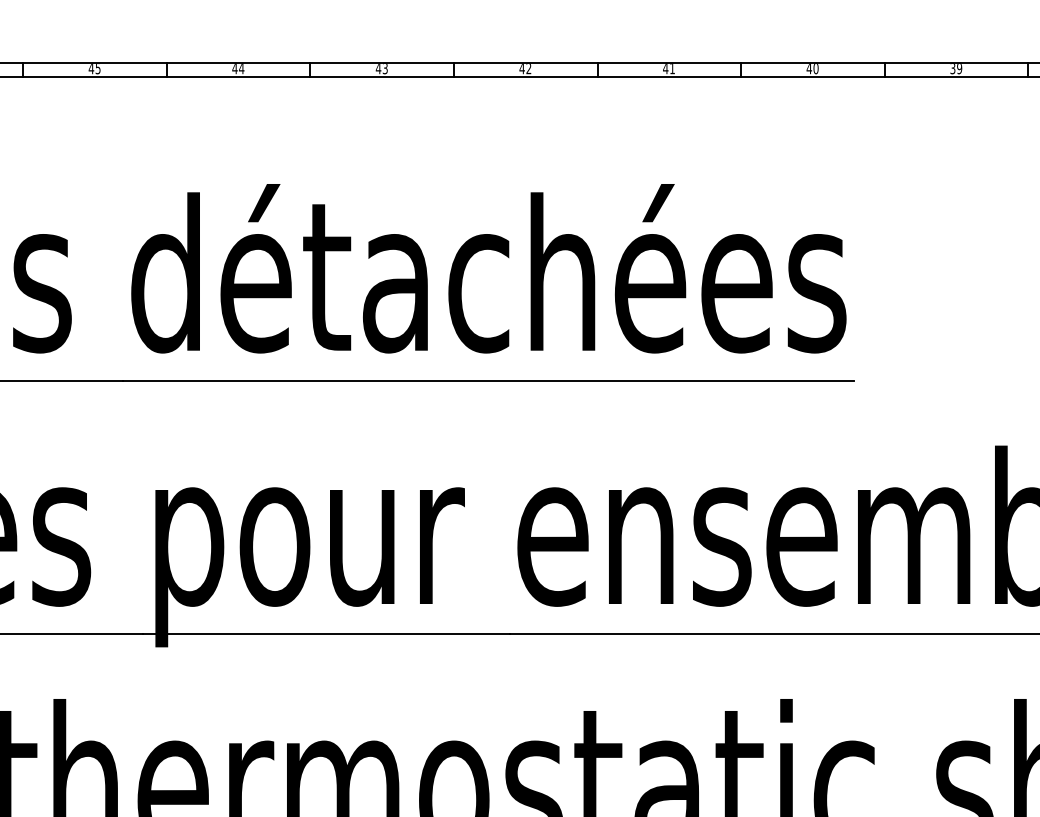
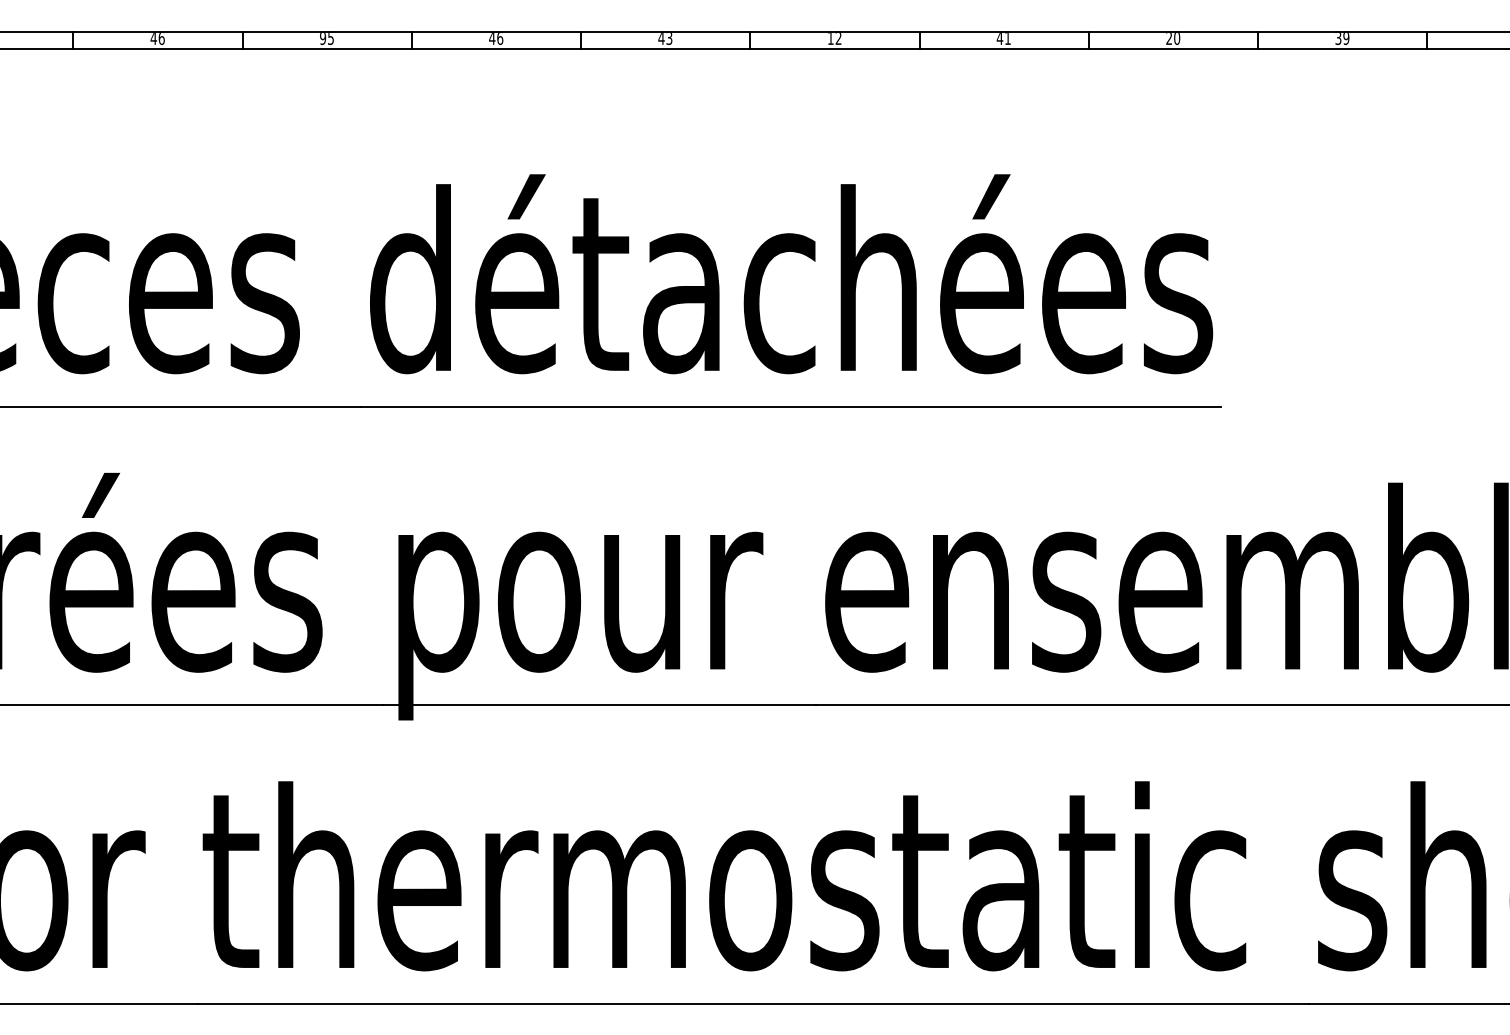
text: (521, 68) -> (830, 38), 42 -> 12
text: (809, 68) -> (1169, 38), 40 -> 20
text: (90, 69) -> (322, 39), 45 -> 95
text: (241, 69) -> (499, 39), 44 -> 46

